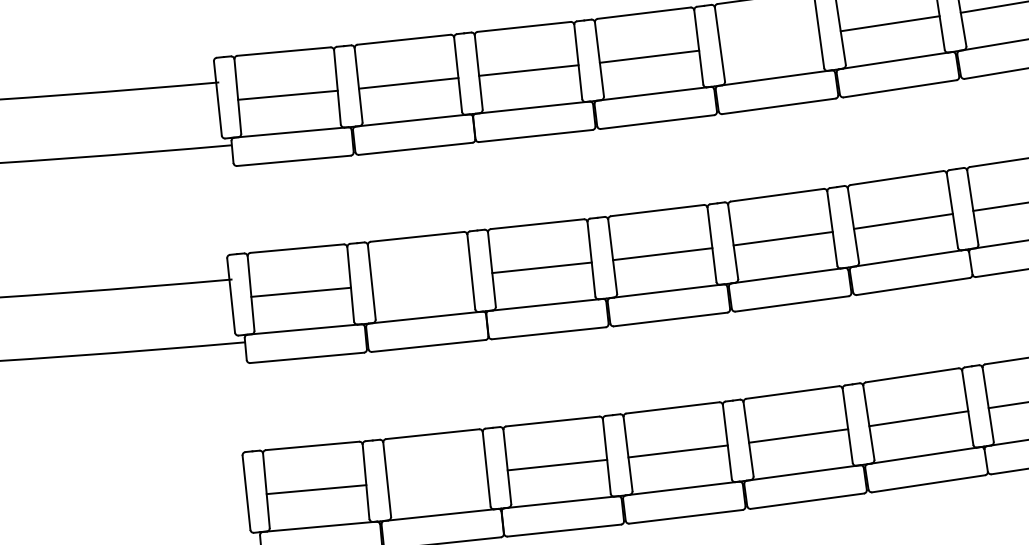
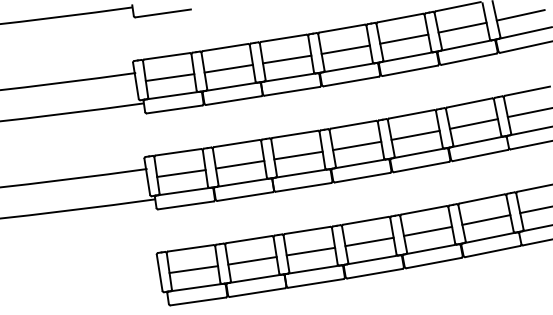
line: (770, 39) -> (404, 38), added
line: (420, 279) -> (239, 164), added
line: (437, 477) -> (252, 260), added

